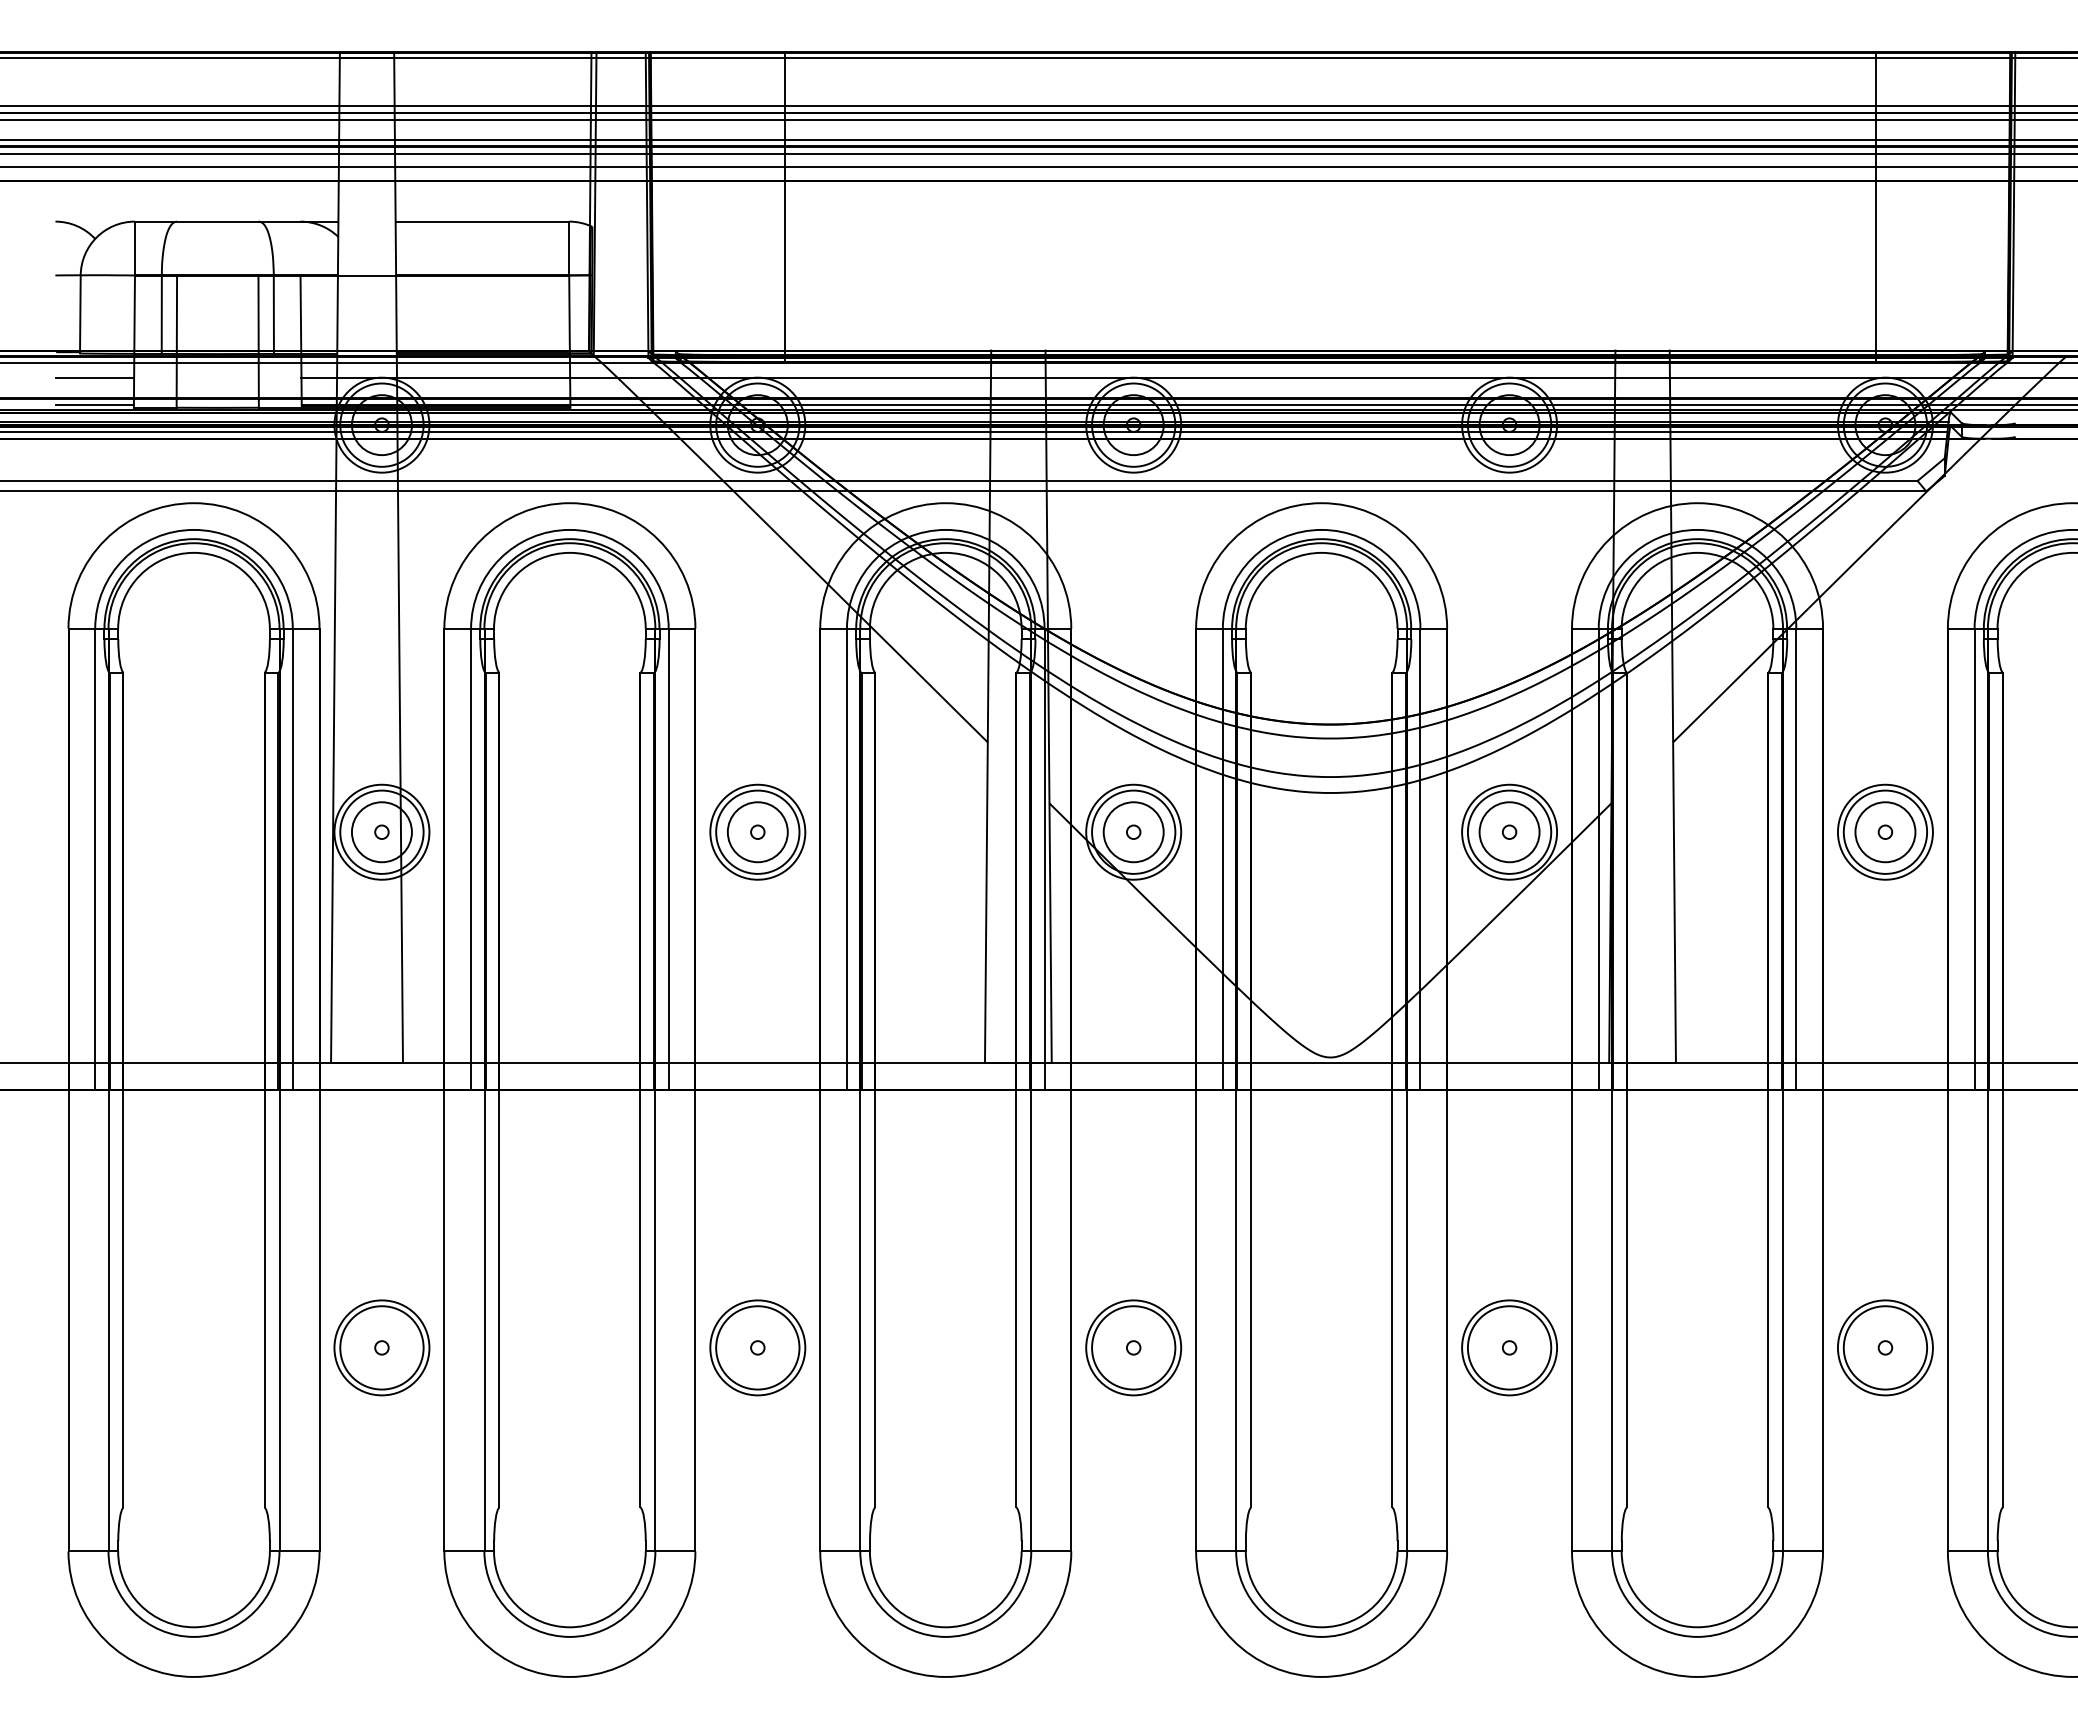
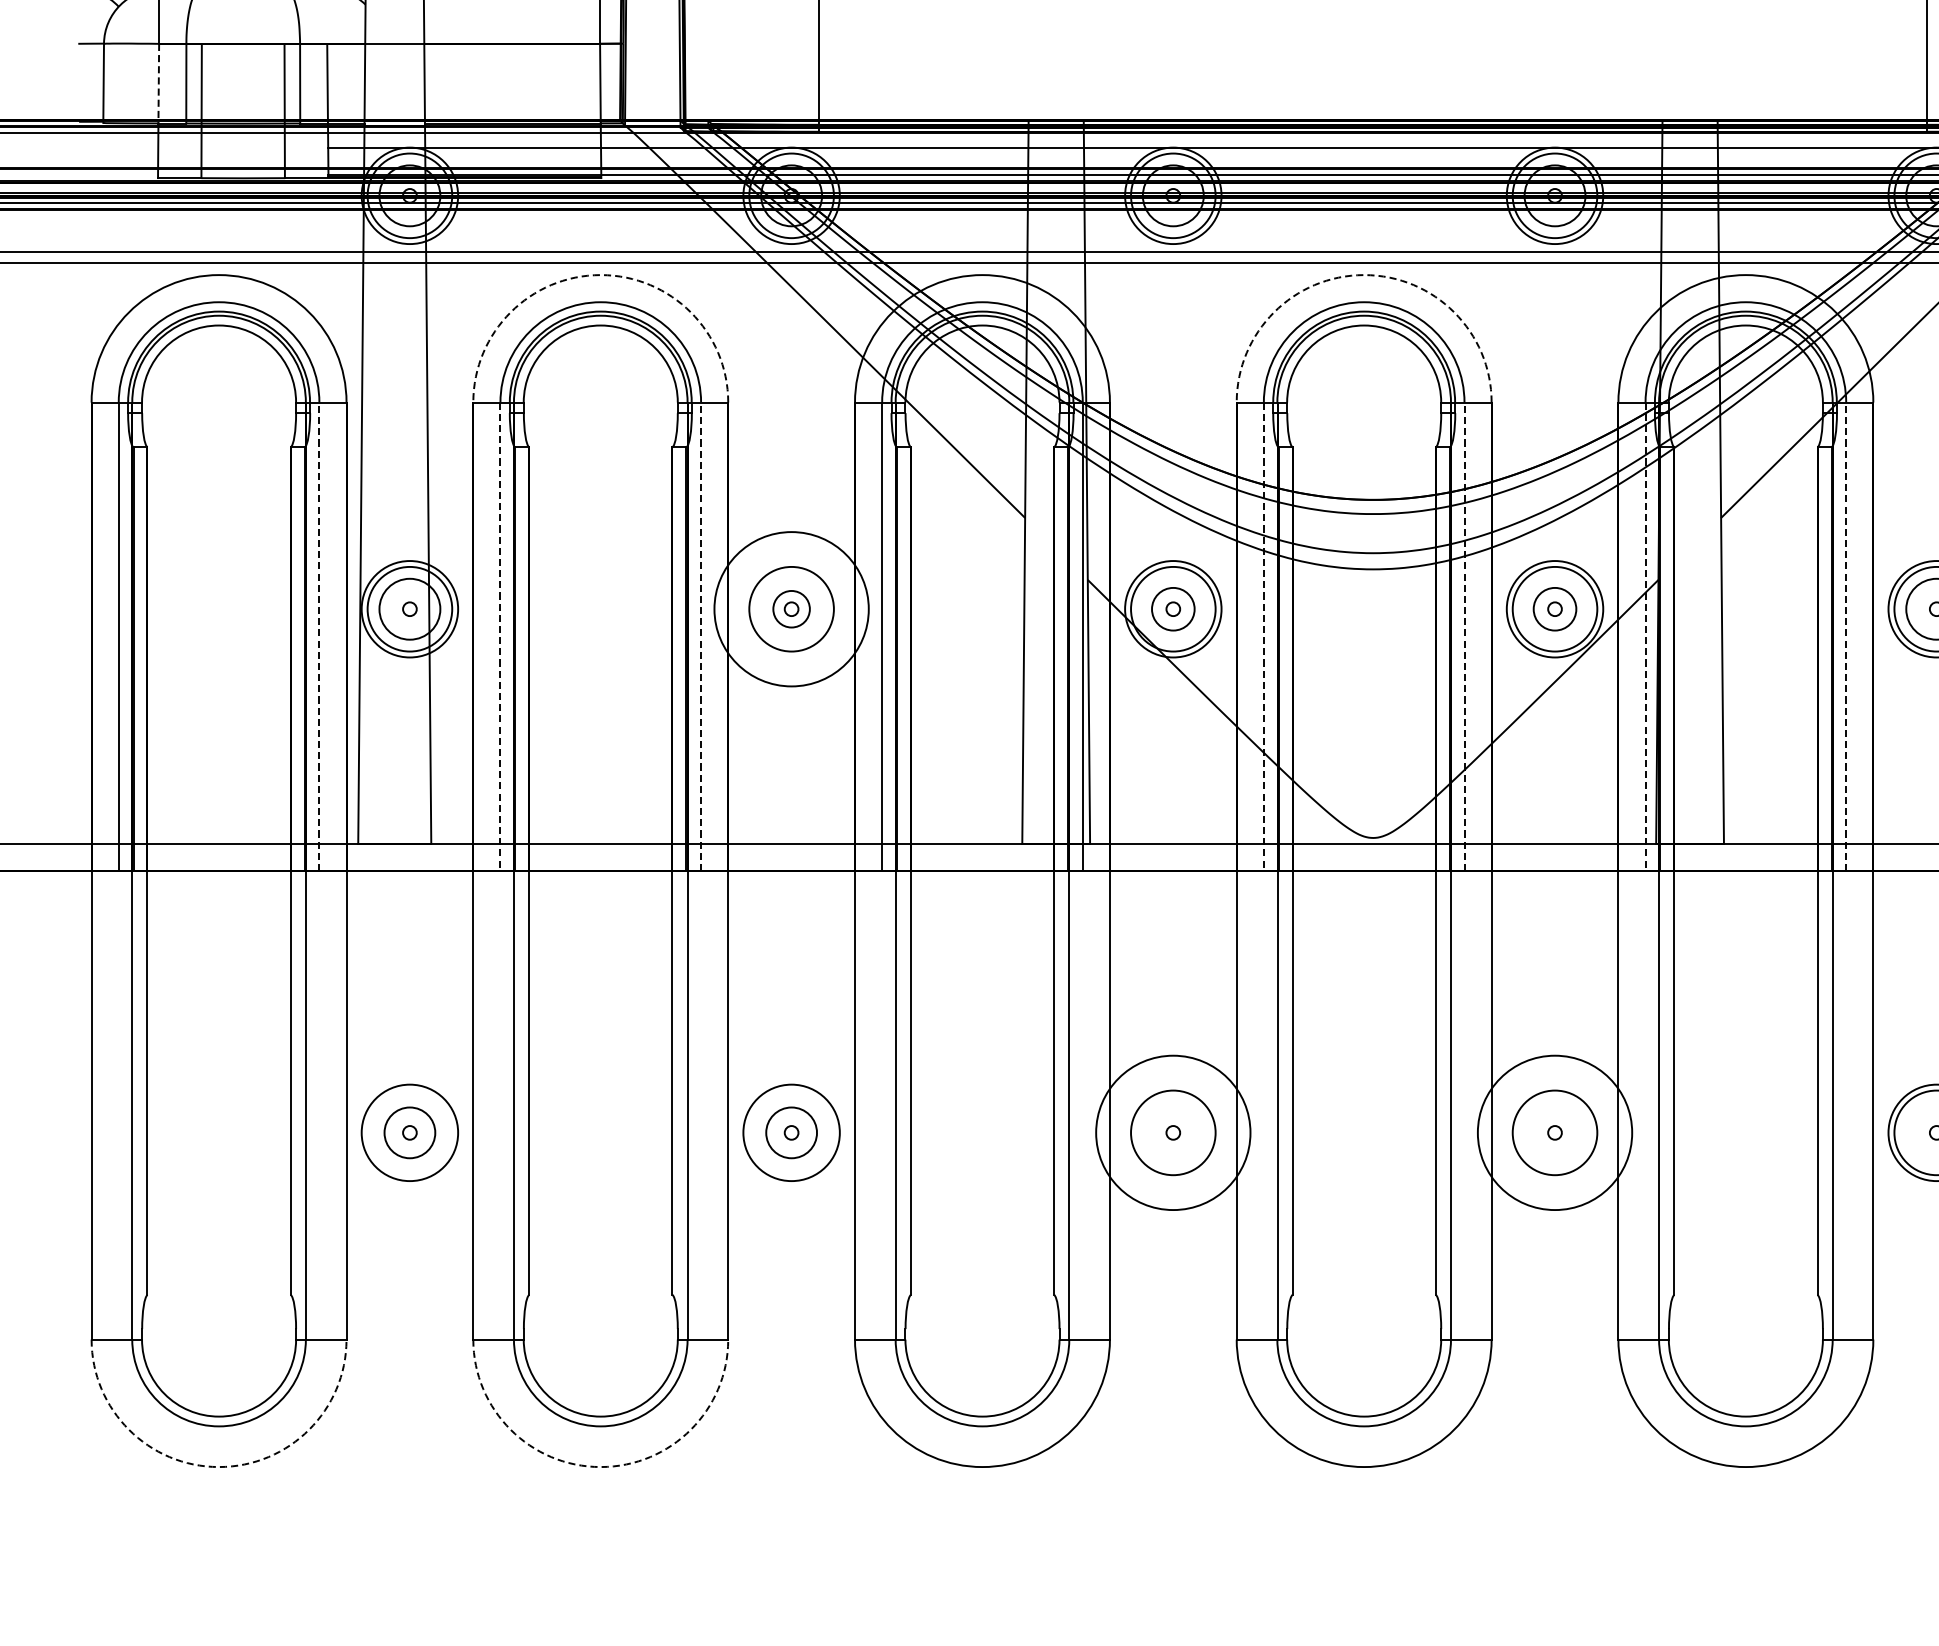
line: (134, 315) -> (158, 84), solid -> dashed
line: (95, 377) -> (119, 147), removed
line: (94, 405) -> (118, 175), removed
arc: (569, 503) -> (600, 275), solid -> dashed
arc: (1321, 503) -> (1364, 275), solid -> dashed
circle: (757, 831) -> (791, 608), size x1.6
circle: (757, 832) -> (791, 609), size x0.6
circle: (1133, 832) -> (1173, 609), size x0.7
circle: (1509, 832) -> (1554, 609), size x0.7
line: (292, 859) -> (319, 636), solid -> dashed
line: (471, 859) -> (500, 636), solid -> dashed
line: (668, 859) -> (700, 636), solid -> dashed
line: (1222, 859) -> (1263, 636), solid -> dashed
line: (1420, 859) -> (1464, 636), solid -> dashed
line: (1598, 859) -> (1645, 636), solid -> dashed
line: (1796, 859) -> (1846, 636), solid -> dashed
circle: (381, 1347) -> (409, 1132), size x0.6
circle: (757, 1347) -> (791, 1132), size x0.6
circle: (1133, 1347) -> (1173, 1132), size x1.6
circle: (1509, 1347) -> (1554, 1132), size x1.6
arc: (194, 1676) -> (219, 1466), solid -> dashed
arc: (569, 1676) -> (600, 1466), solid -> dashed

